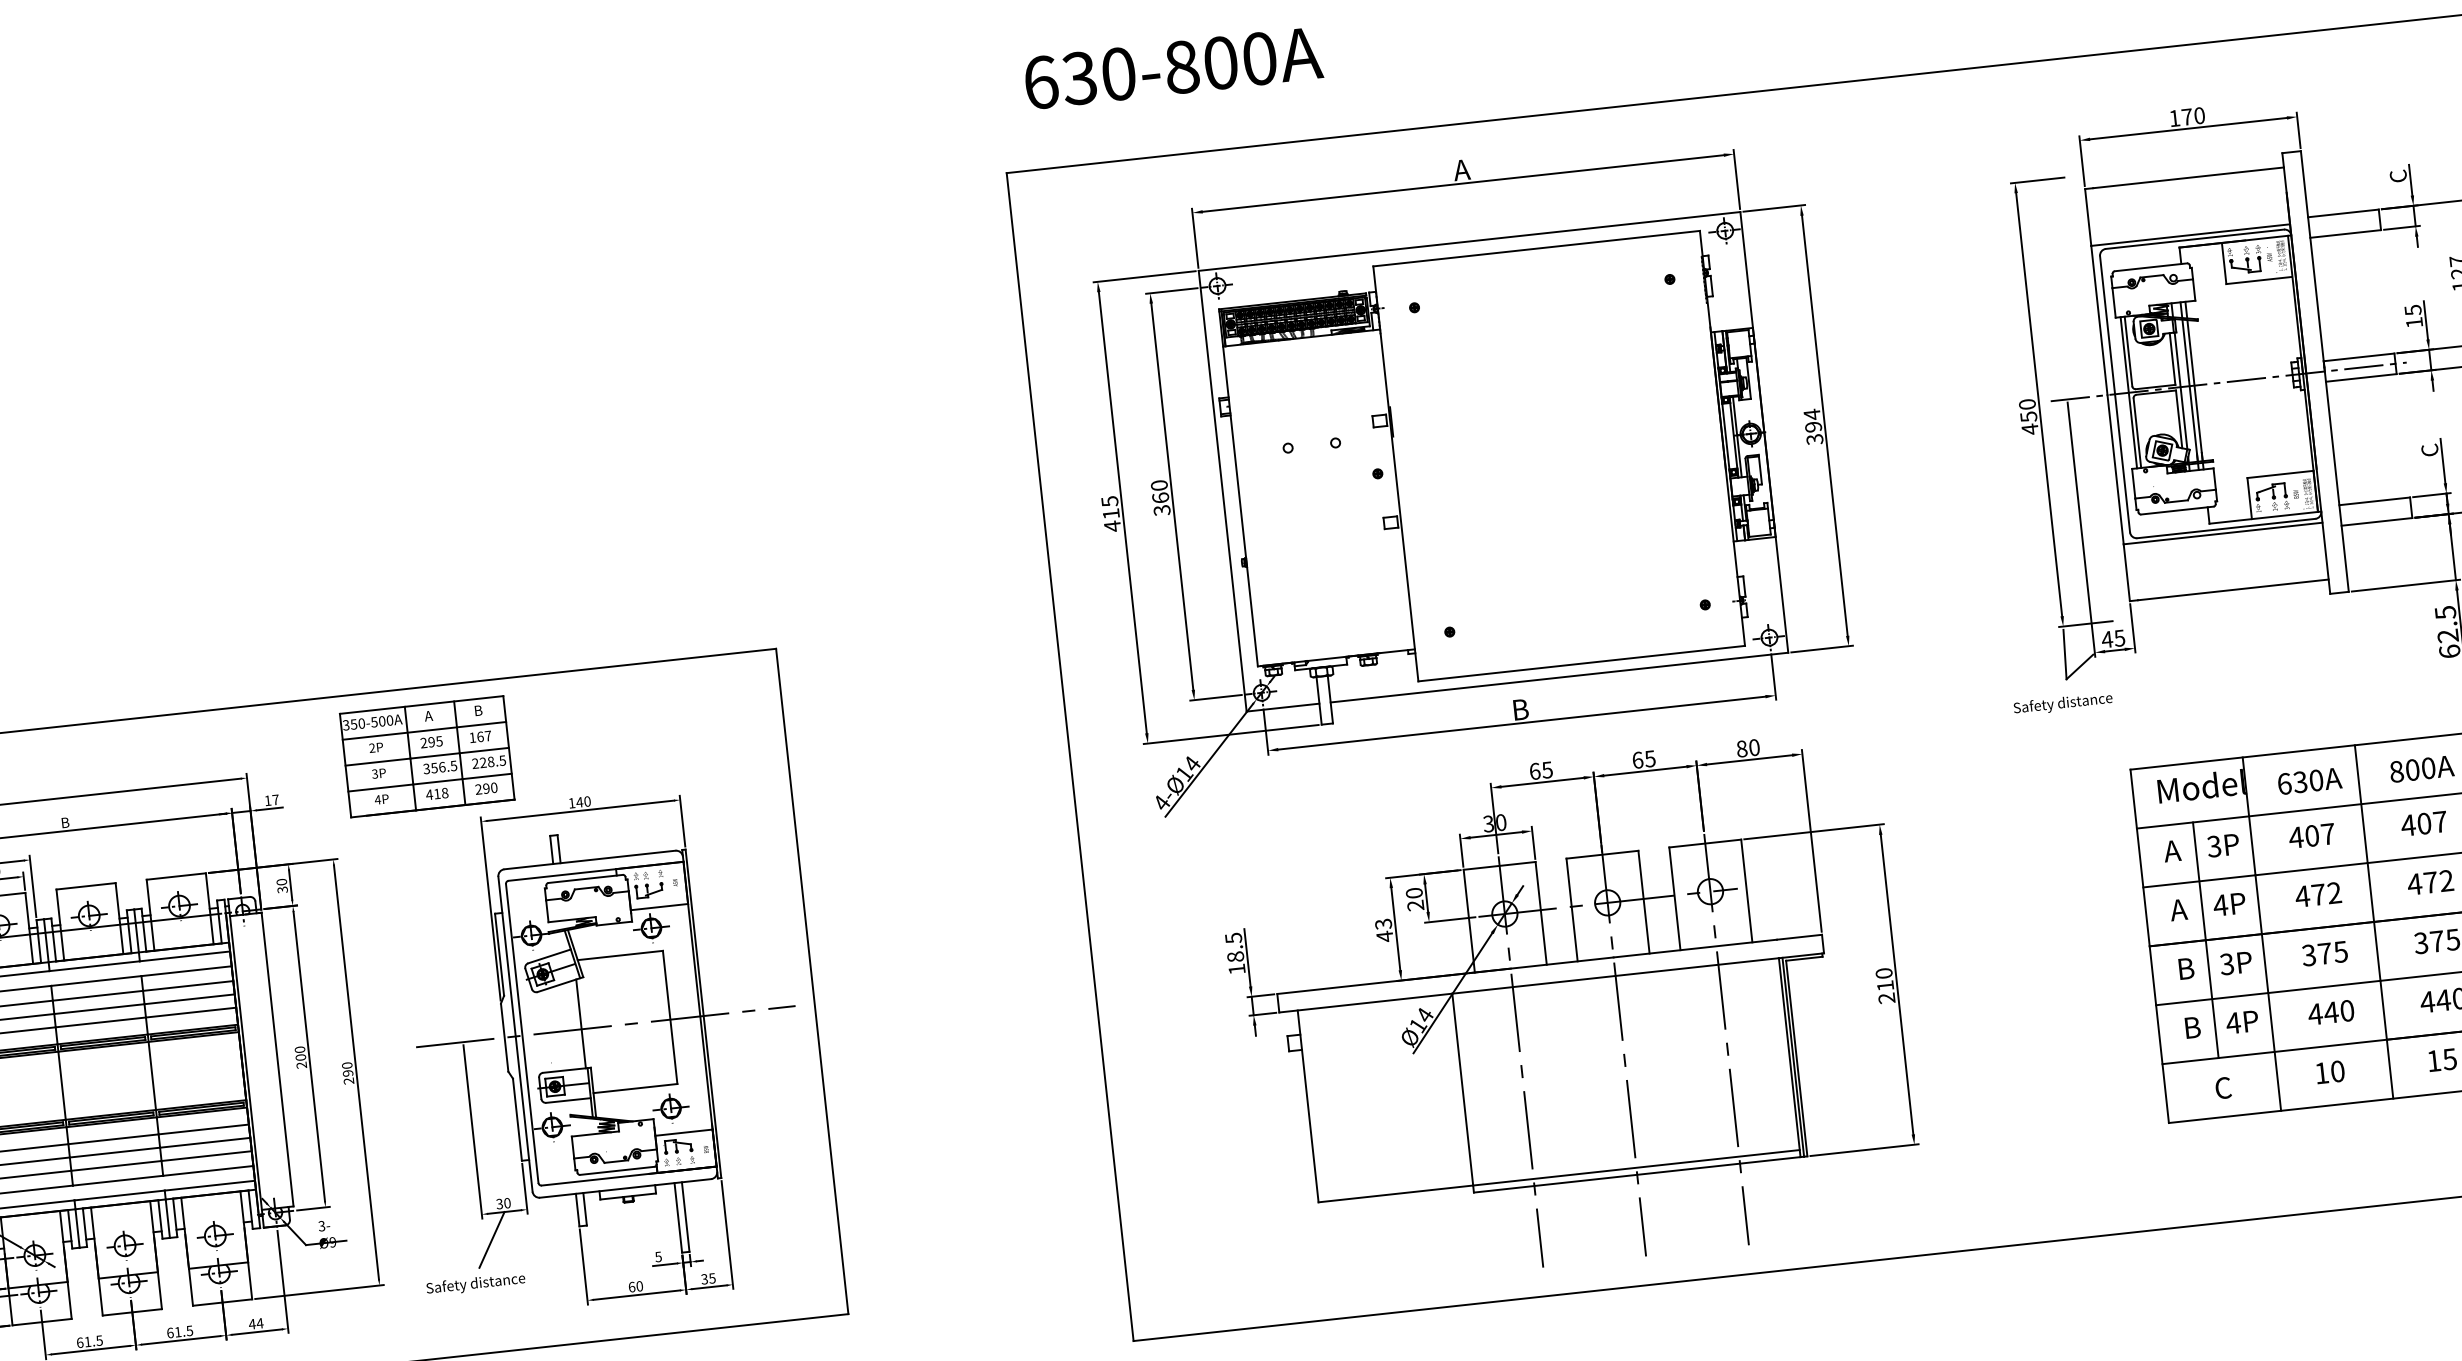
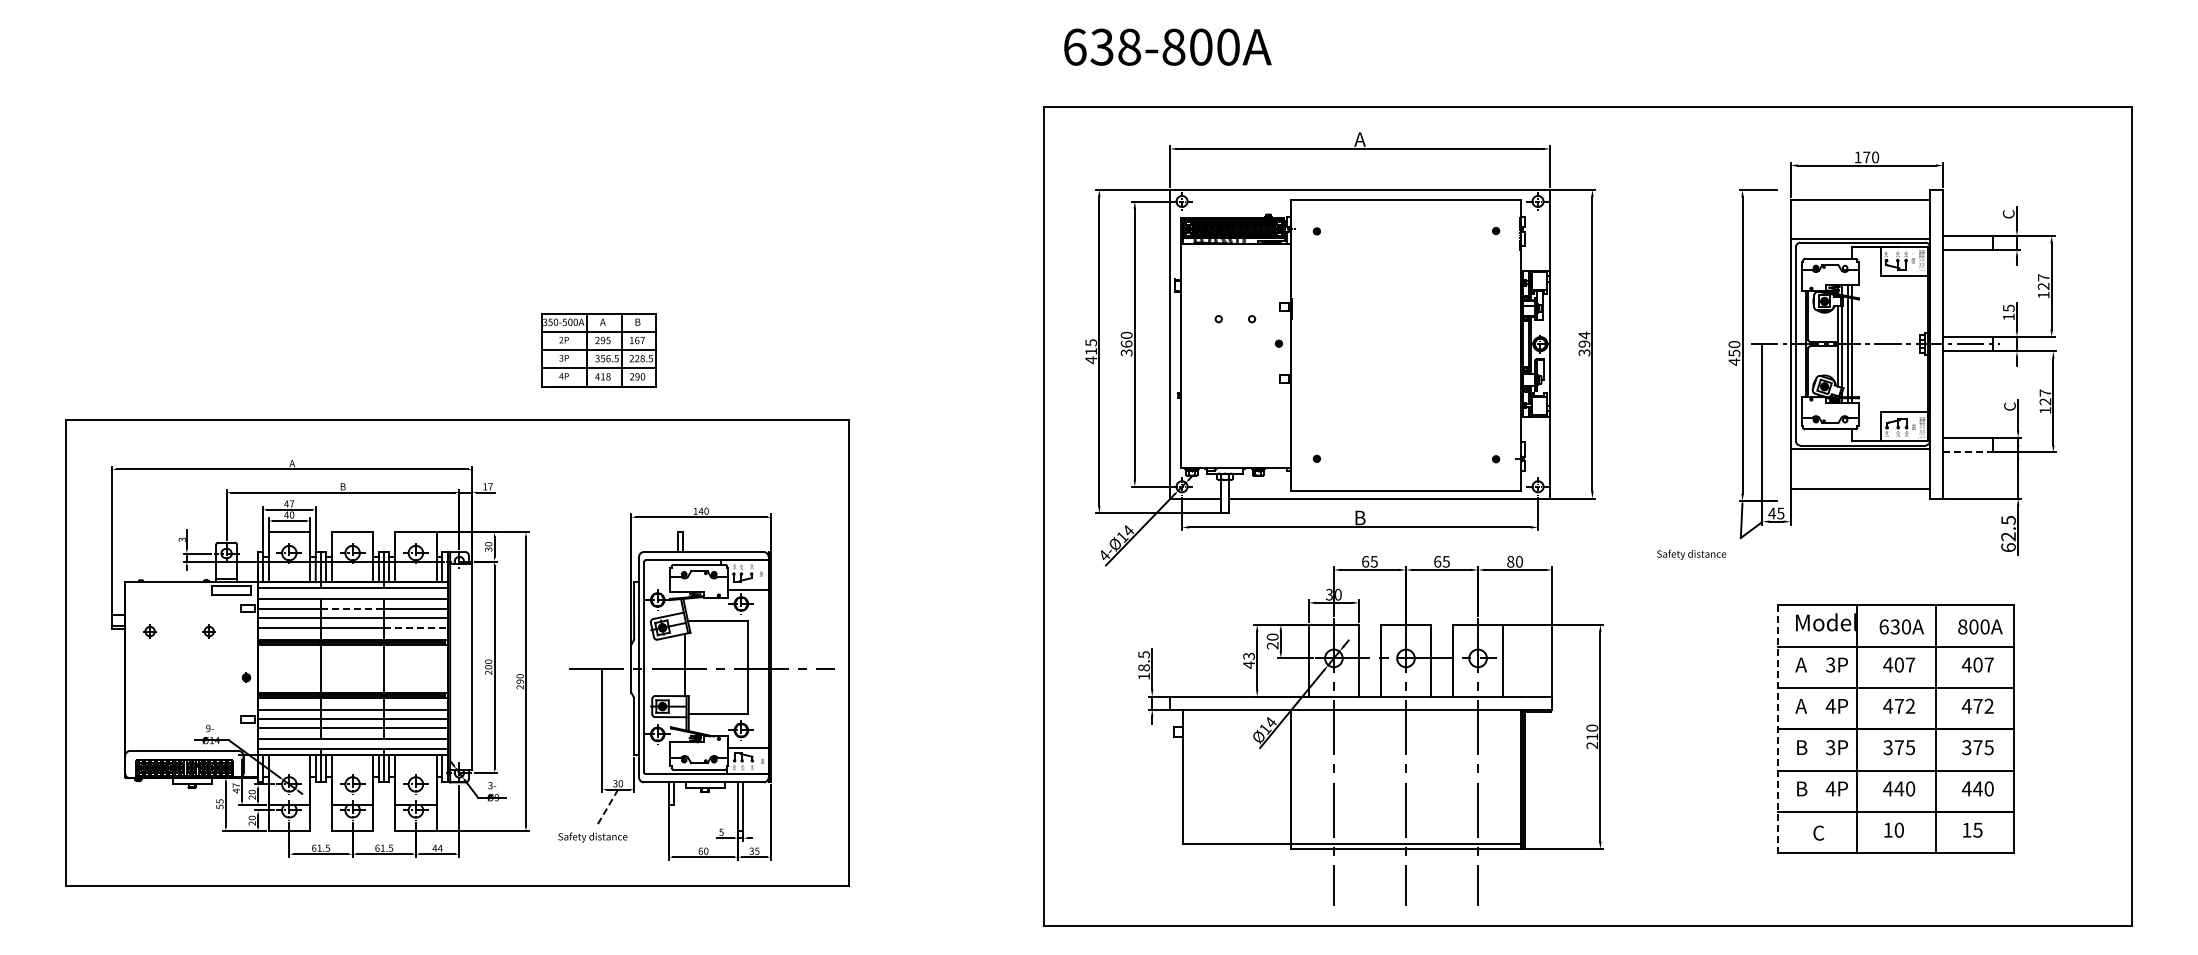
text: (1118, 73) -> (1129, 46), 630-800A -> 638-800A
line: (2376, 522) -> (1967, 452), solid -> dashed
text: (2062, 703) -> (1691, 554), moved
part: (426, 757) -> (598, 350), moved
line: (2205, 939) -> (1817, 728), removed
line: (2149, 946) -> (1778, 729), solid -> dashed
line: (97, 996) -> (352, 609), solid -> dashed
line: (190, 1012) -> (415, 627), solid -> dashed
line: (492, 1240) -> (607, 808), solid -> dashed

